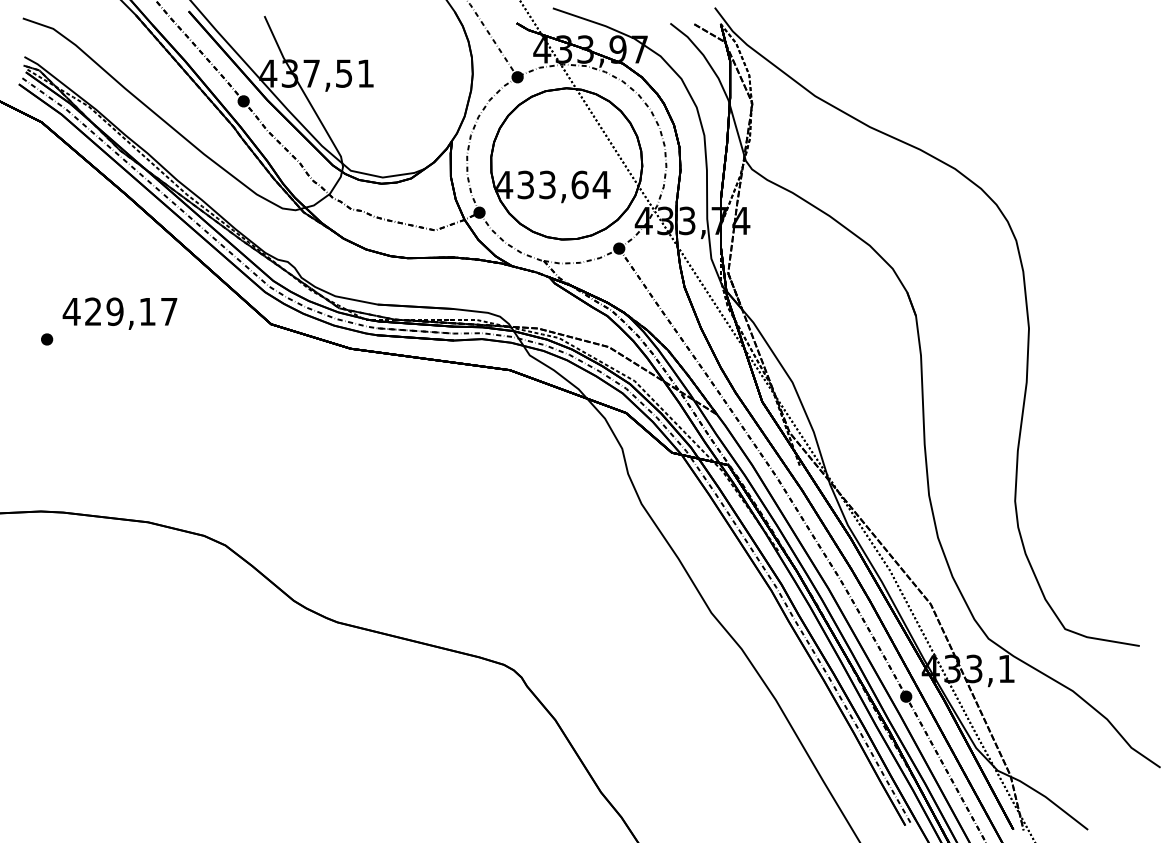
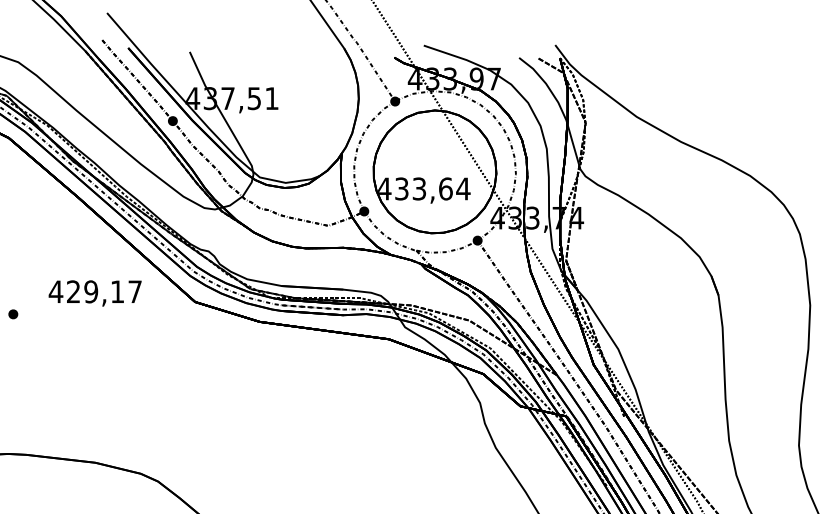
text: (119, 313) -> (94, 293), moved

